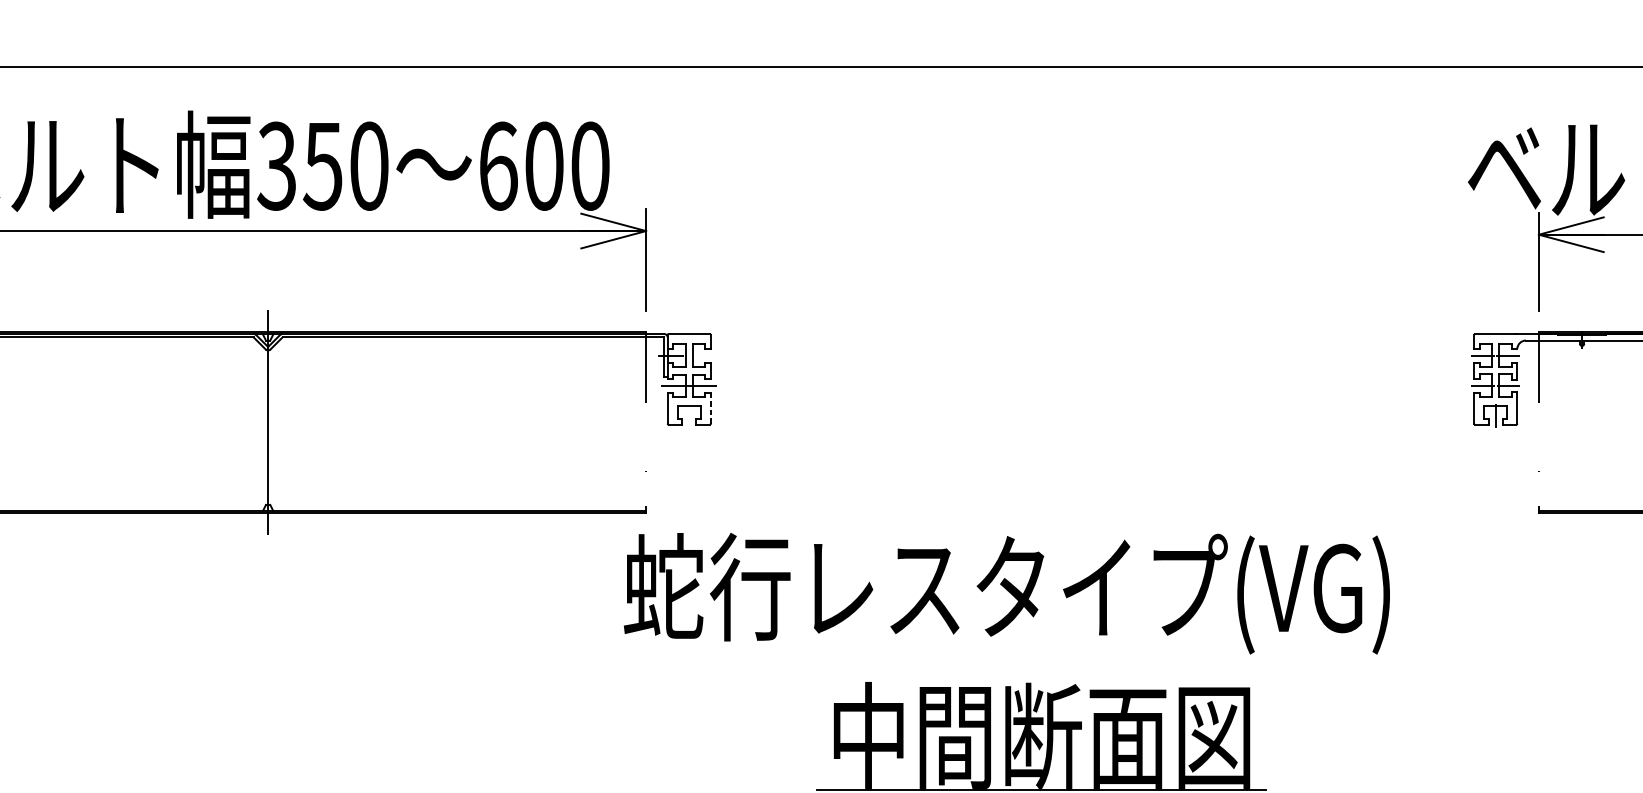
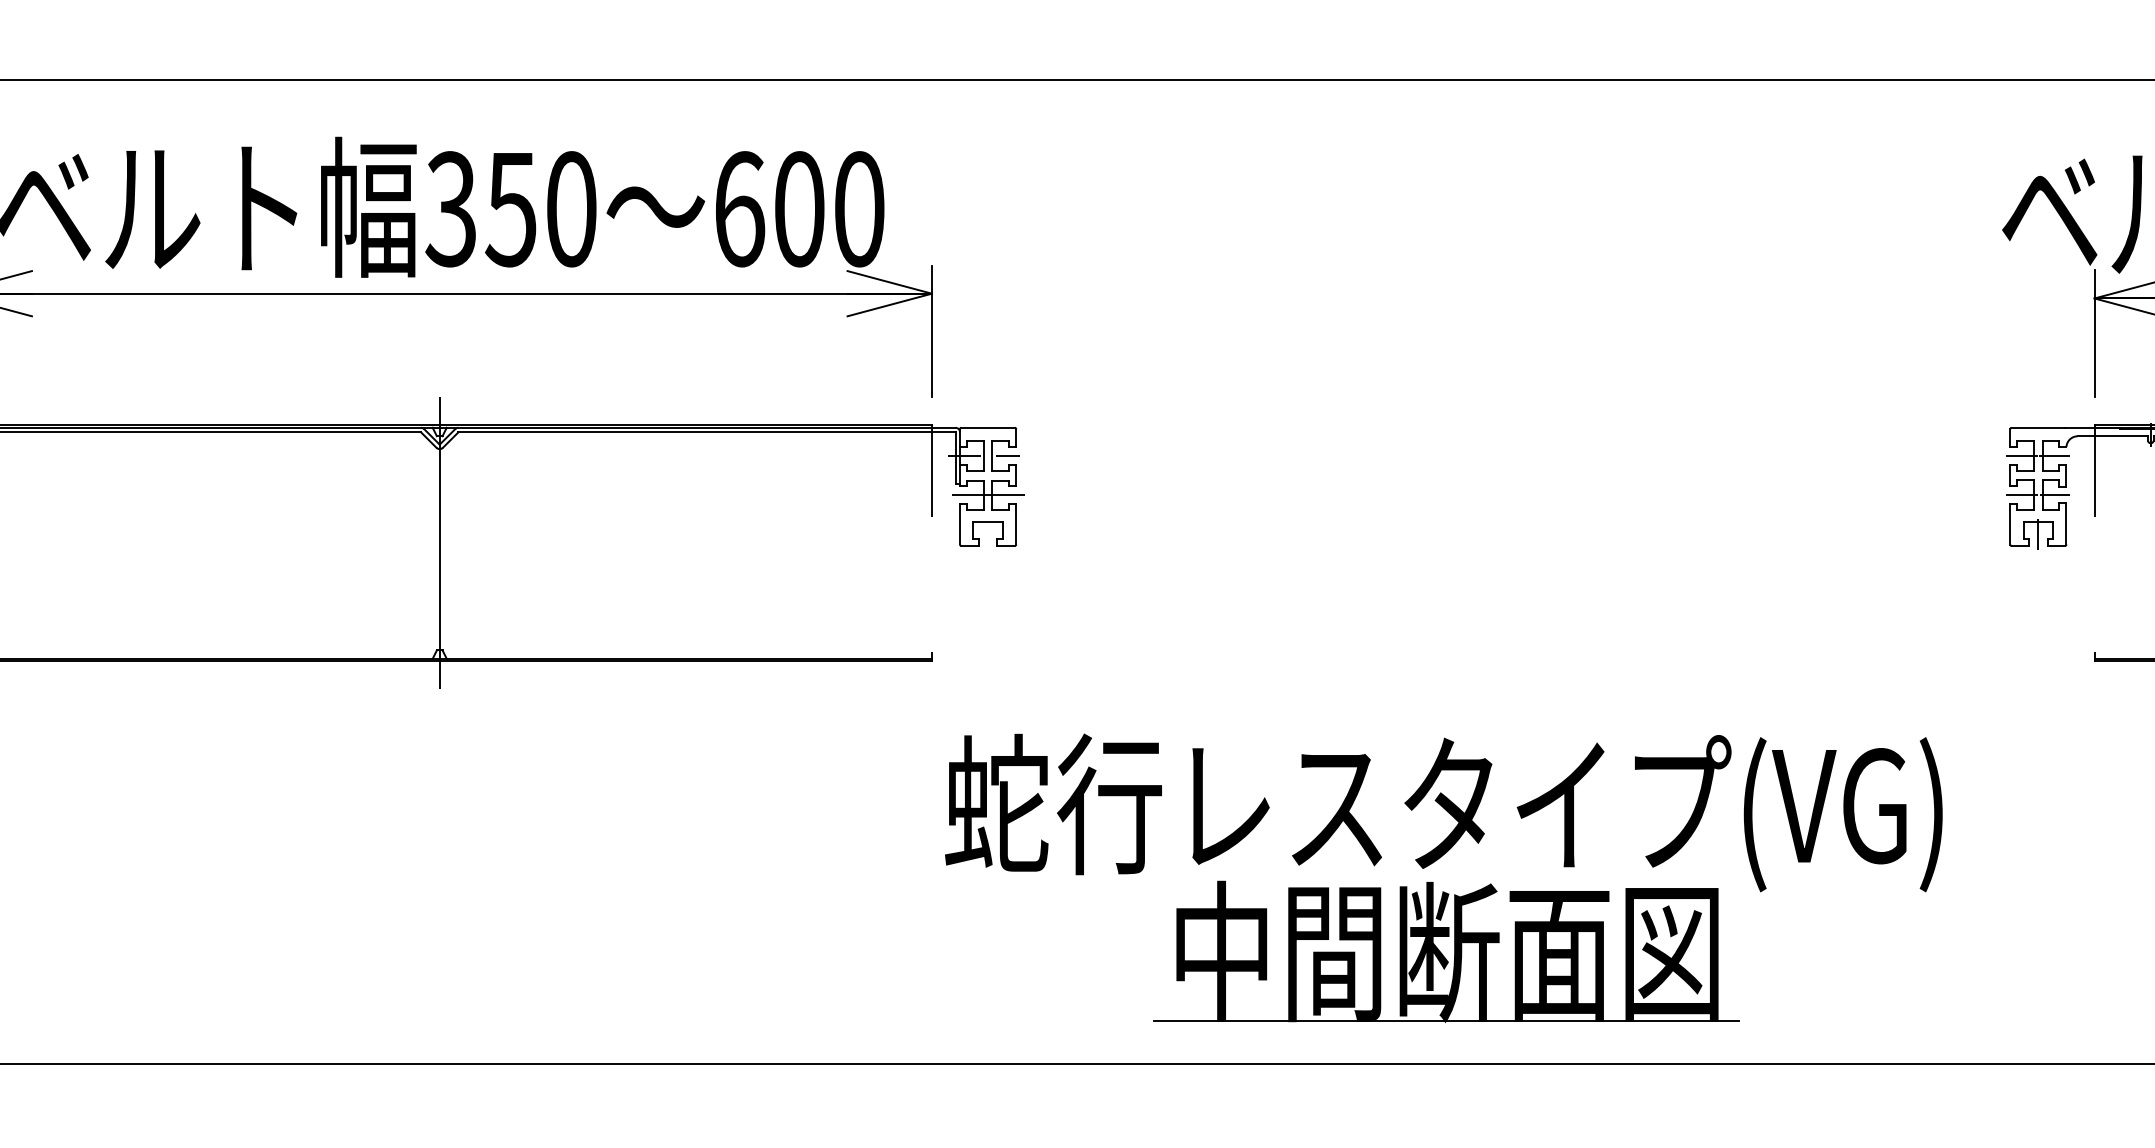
line: (704, 355) -> (1008, 455), added
line: (711, 408) -> (1016, 524), dashed -> solid
text: (1006, 593) -> (1443, 812), moved

